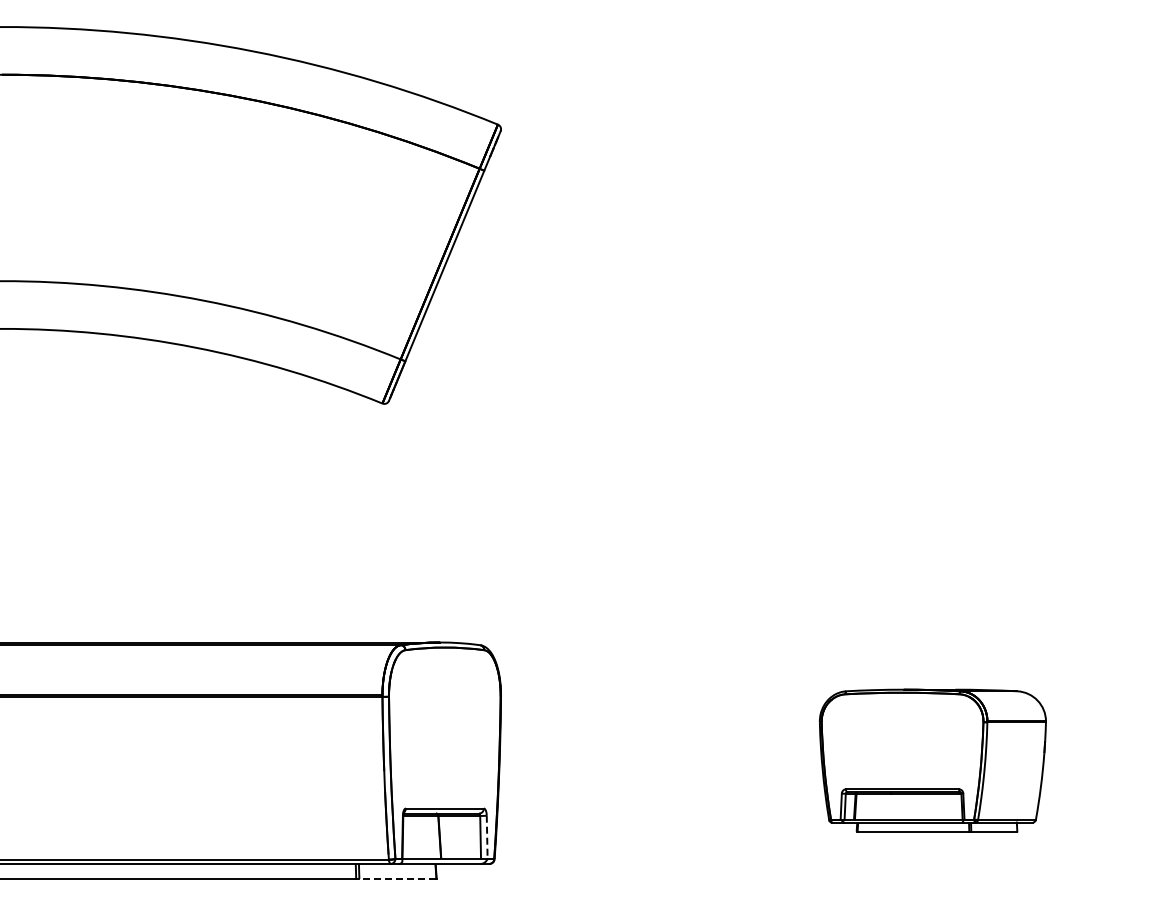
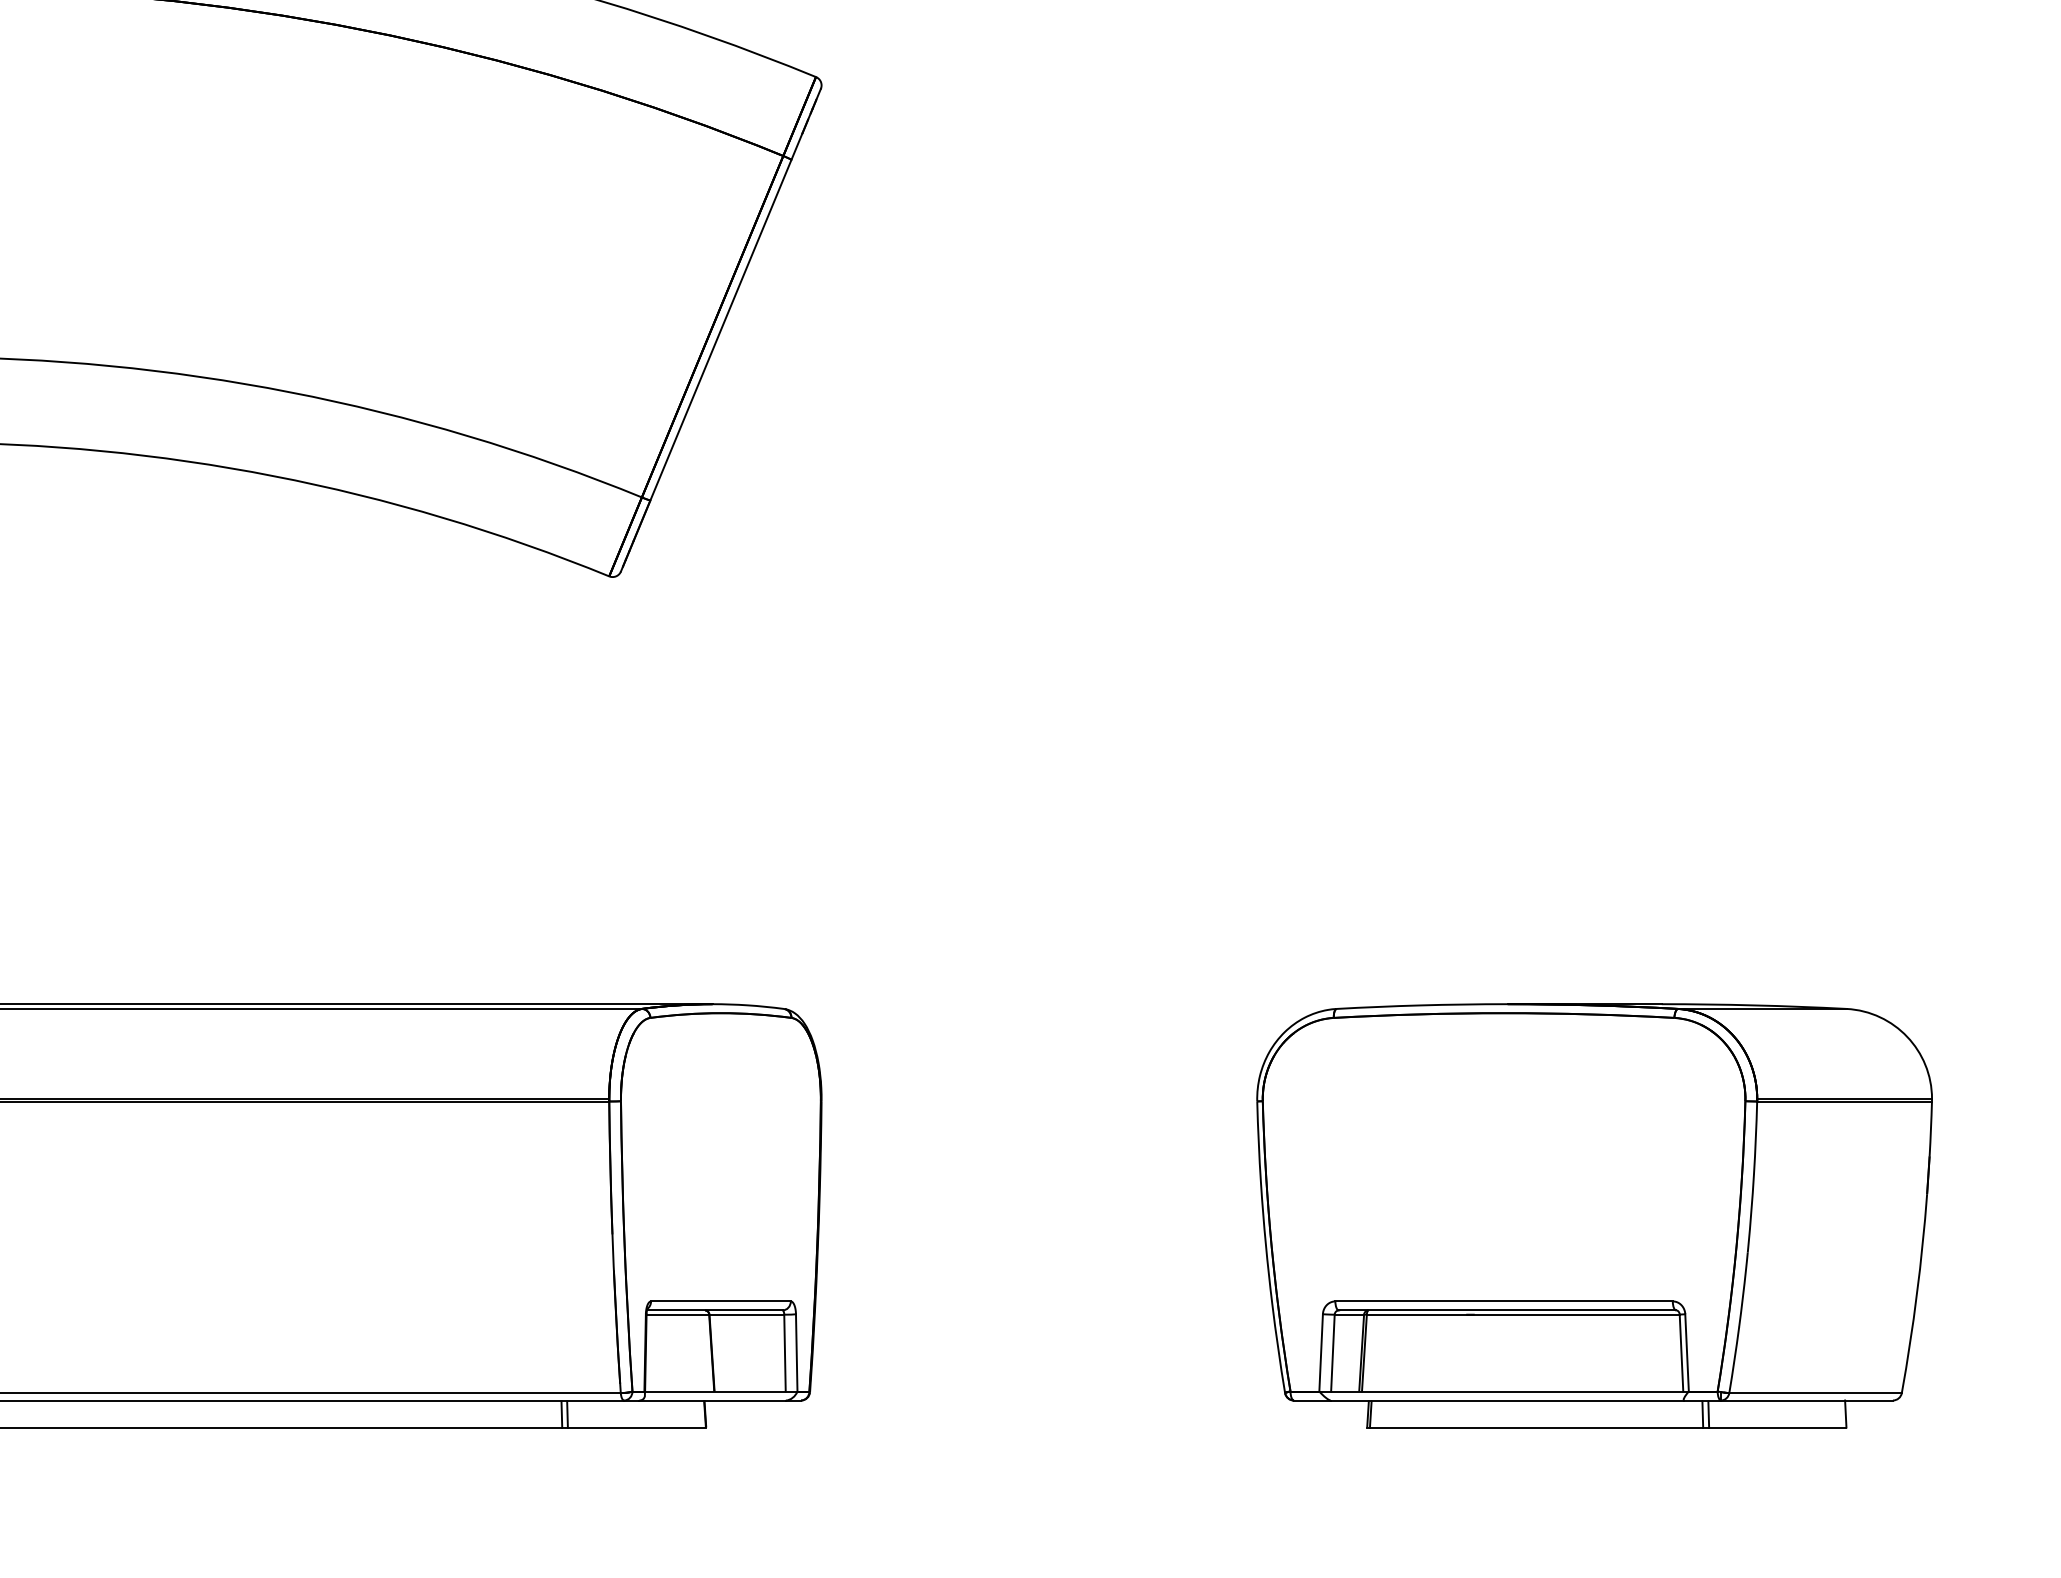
part: (932, 760) -> (1593, 1215), size x1.67
line: (487, 837) -> (797, 1353), dashed -> solid
line: (397, 878) -> (636, 1426), dashed -> solid

